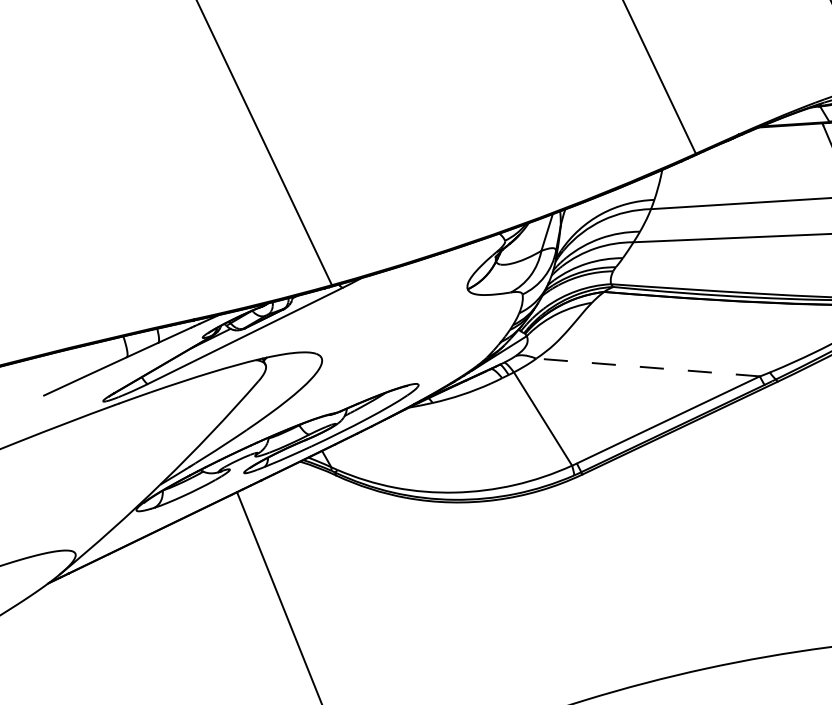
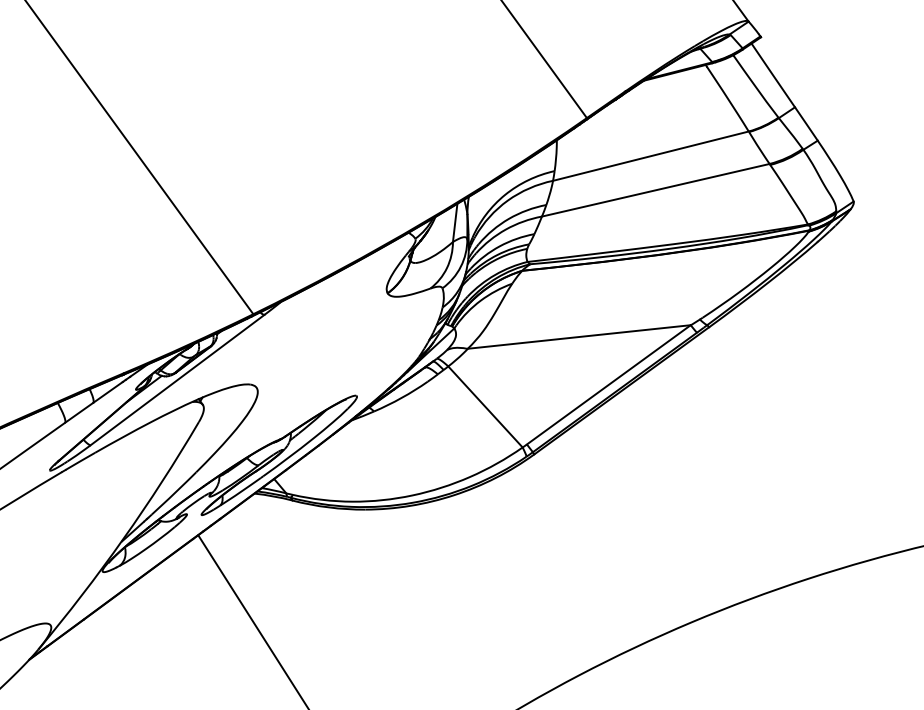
line: (647, 367) -> (578, 337), dashed -> solid

